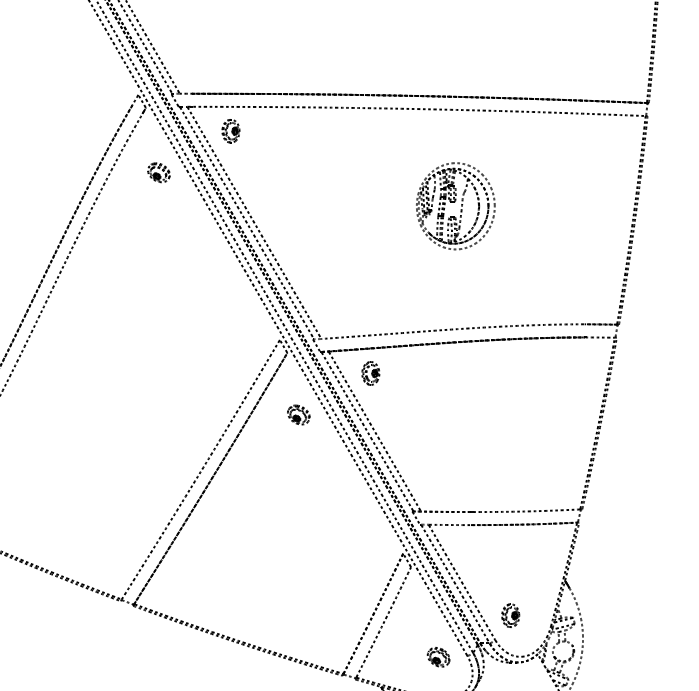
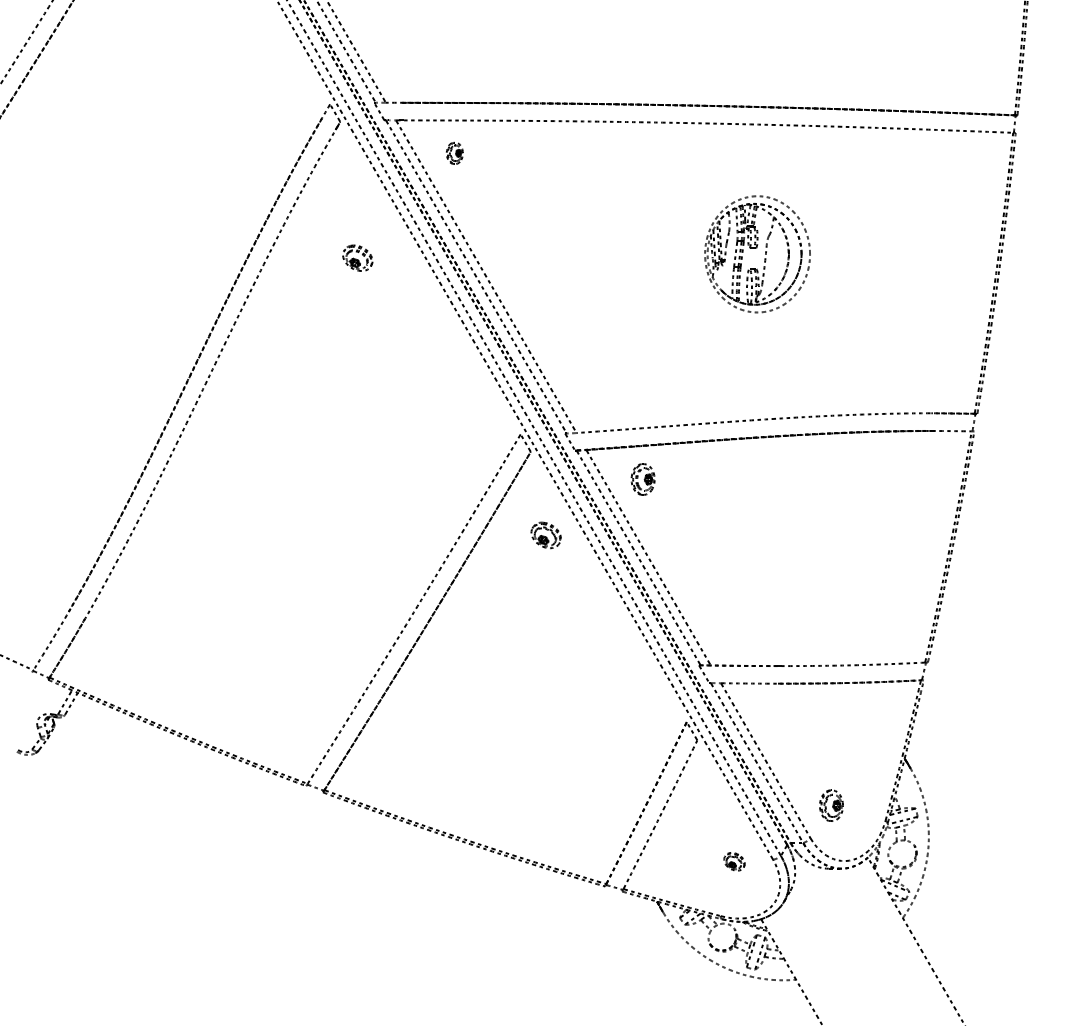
part: (230, 131) -> (454, 153), size x0.7
part: (158, 172) -> (357, 257), moved
part: (438, 657) -> (734, 861), size x0.7

